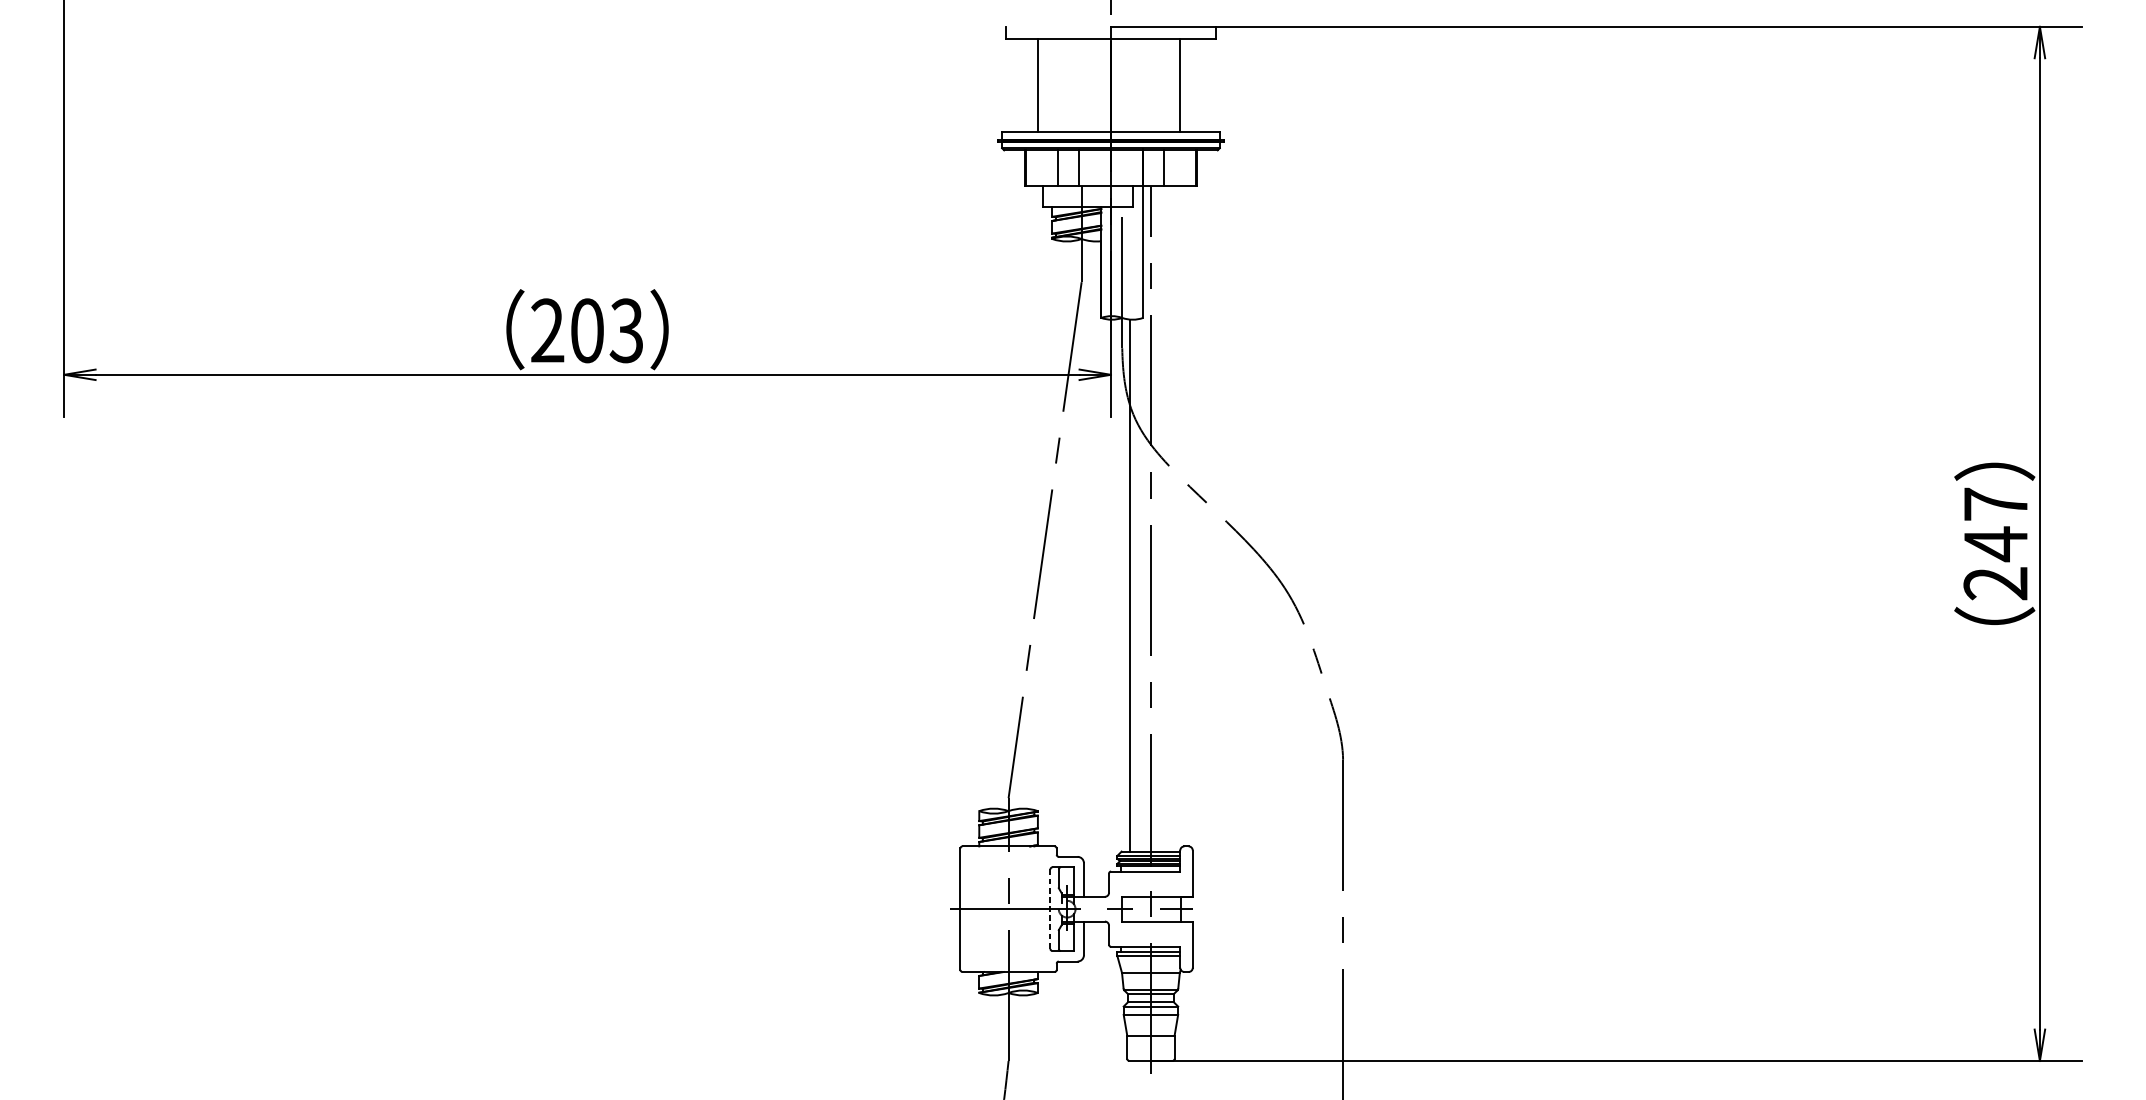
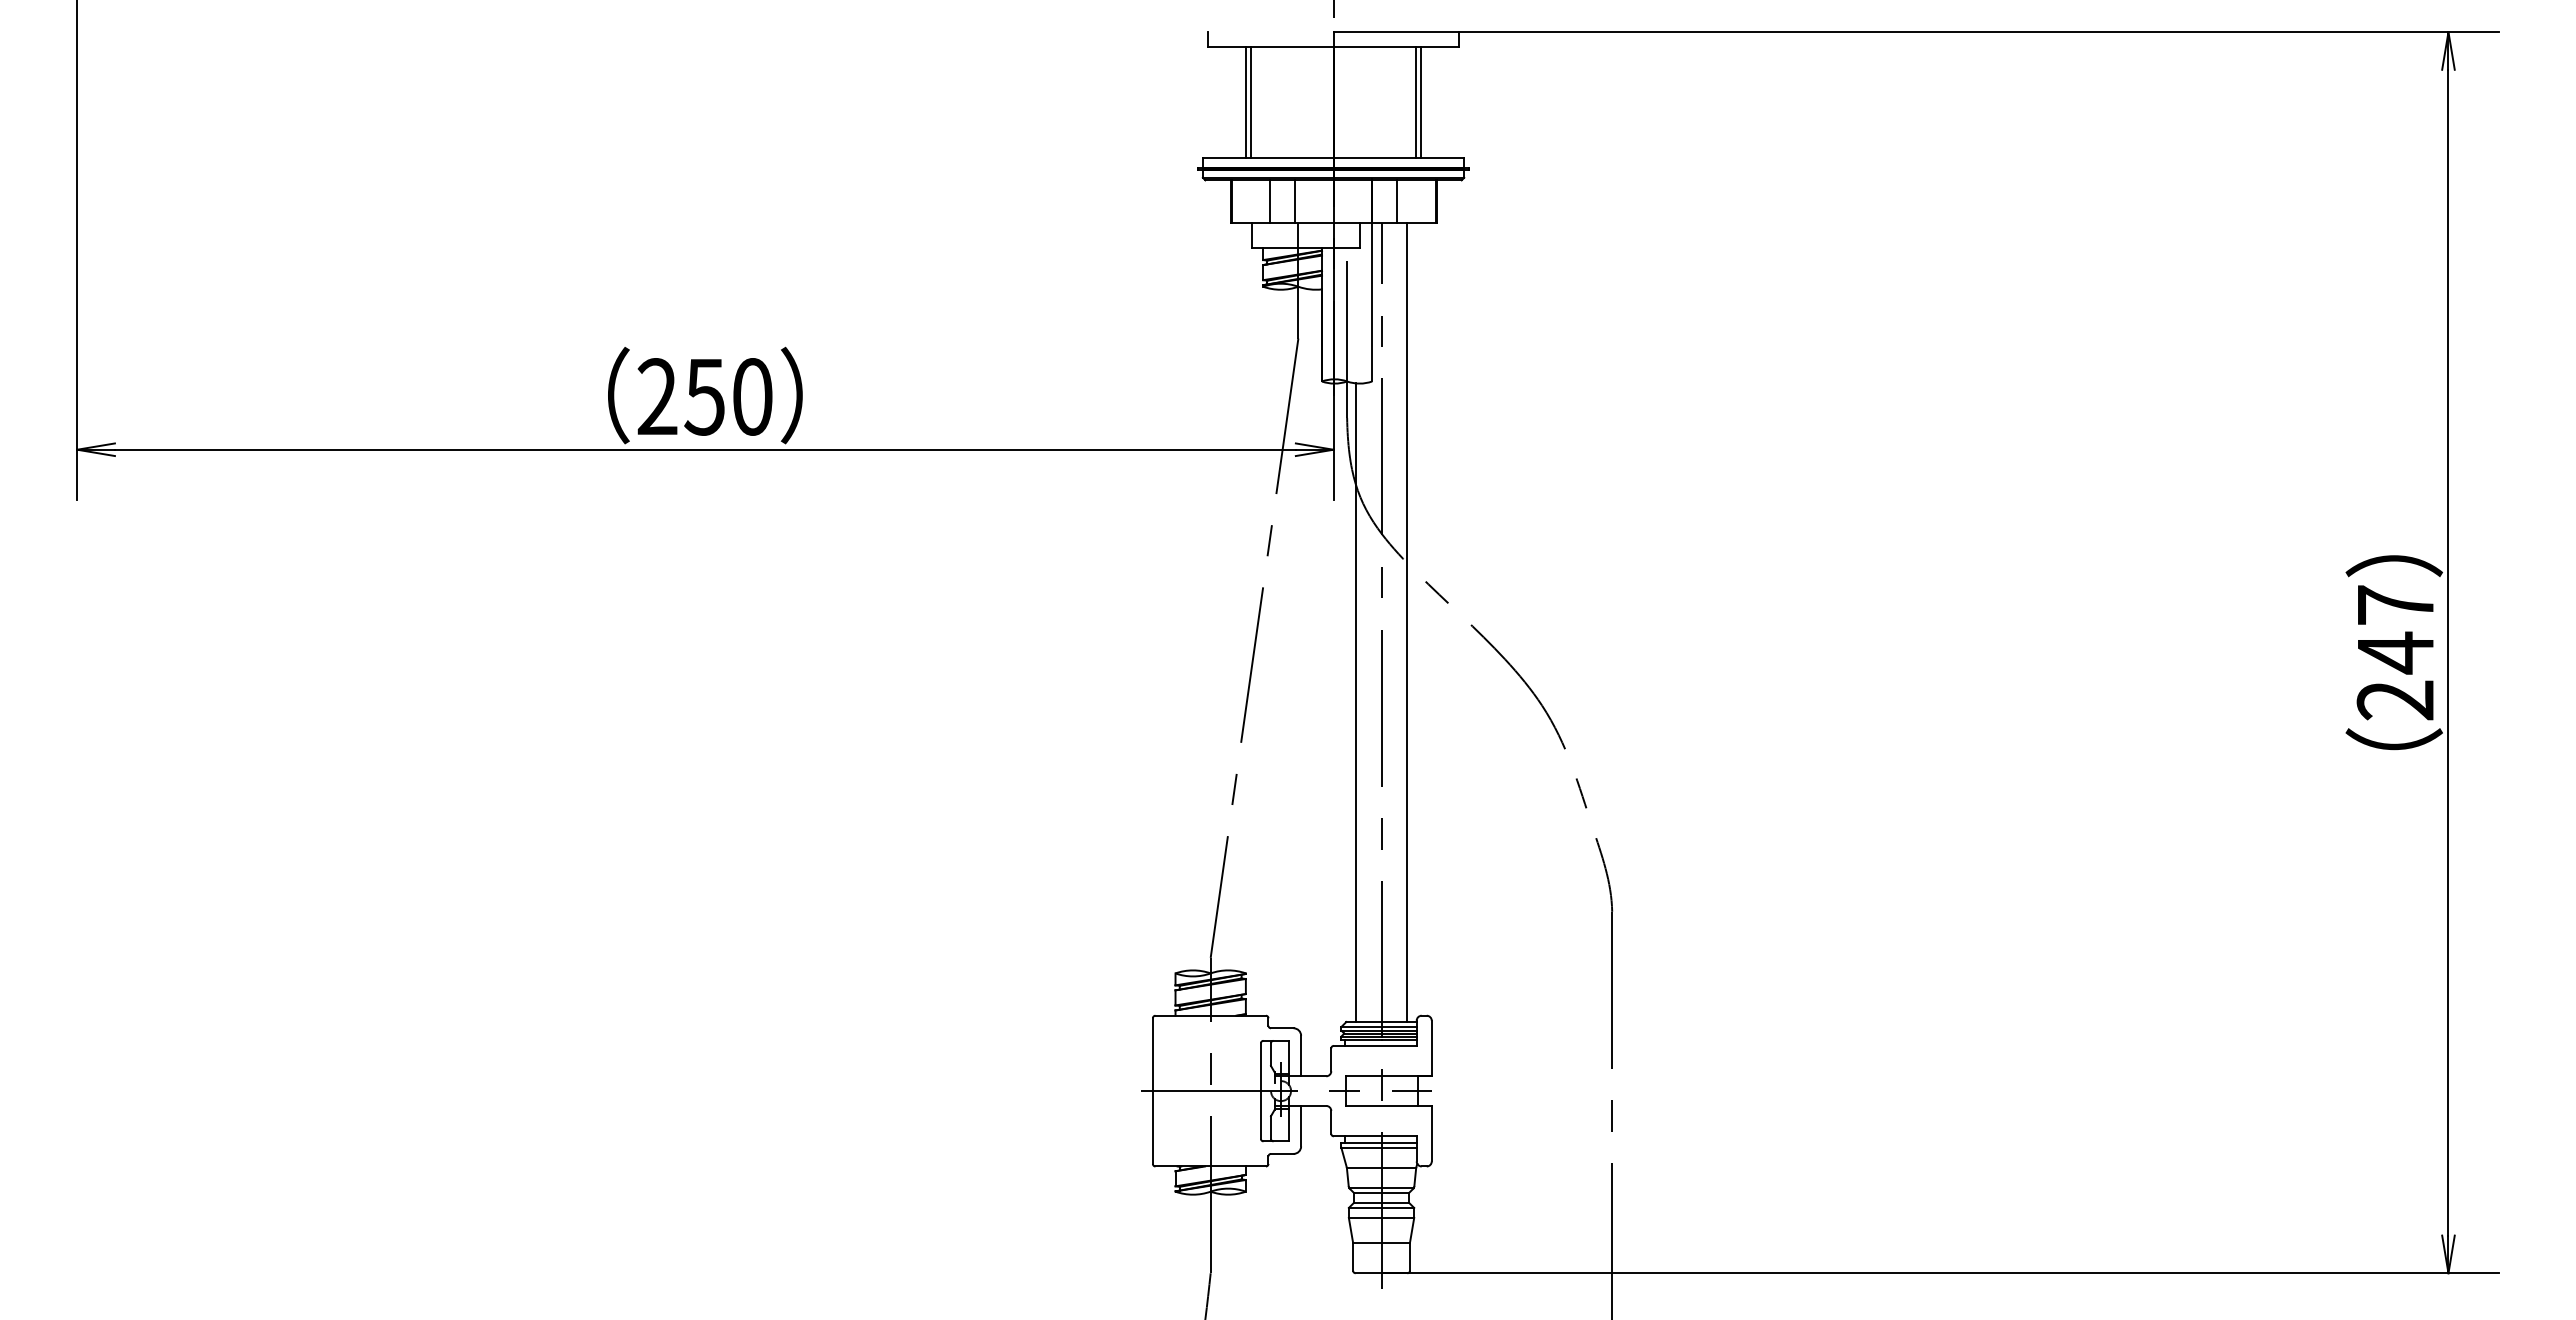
line: (1041, 85) -> (1250, 102), added
line: (1184, 85) -> (1421, 102), added
text: (606, 330) -> (728, 396), 203 -> 250
line: (1171, 518) -> (1406, 622), added
line: (1050, 909) -> (1260, 1091), dashed -> solid

